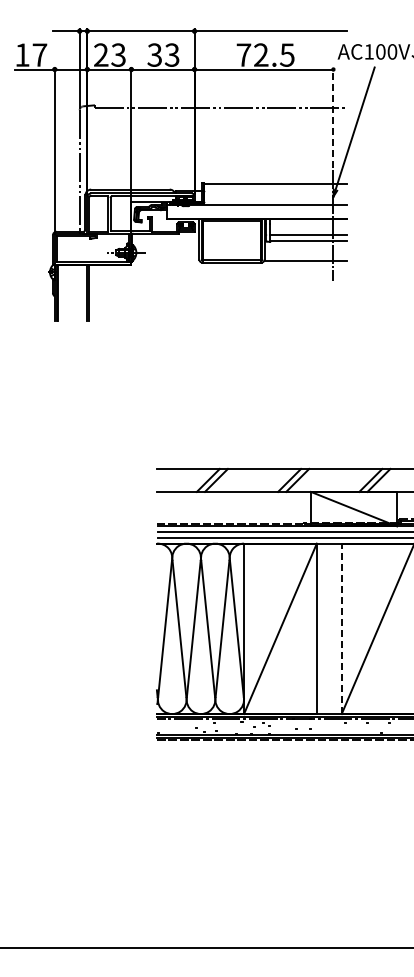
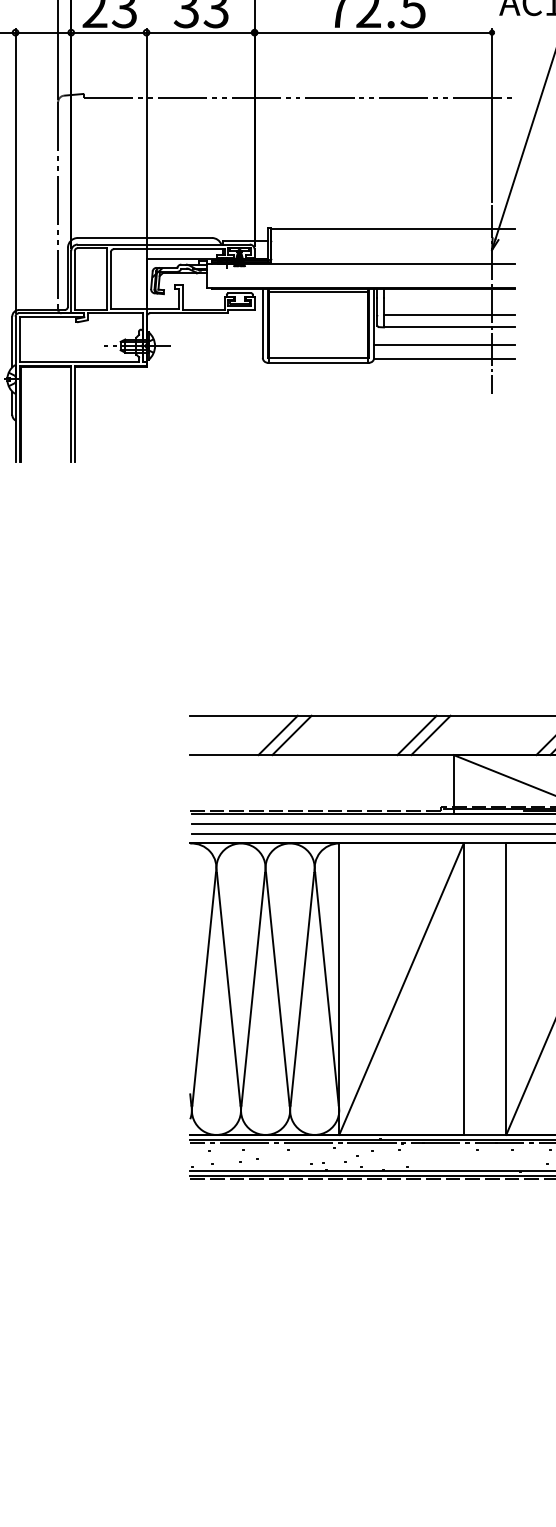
line: (333, 117) -> (492, 114), dashed -> solid
line: (305, 252) -> (444, 345), added
line: (341, 628) -> (505, 988), dashed -> solid

